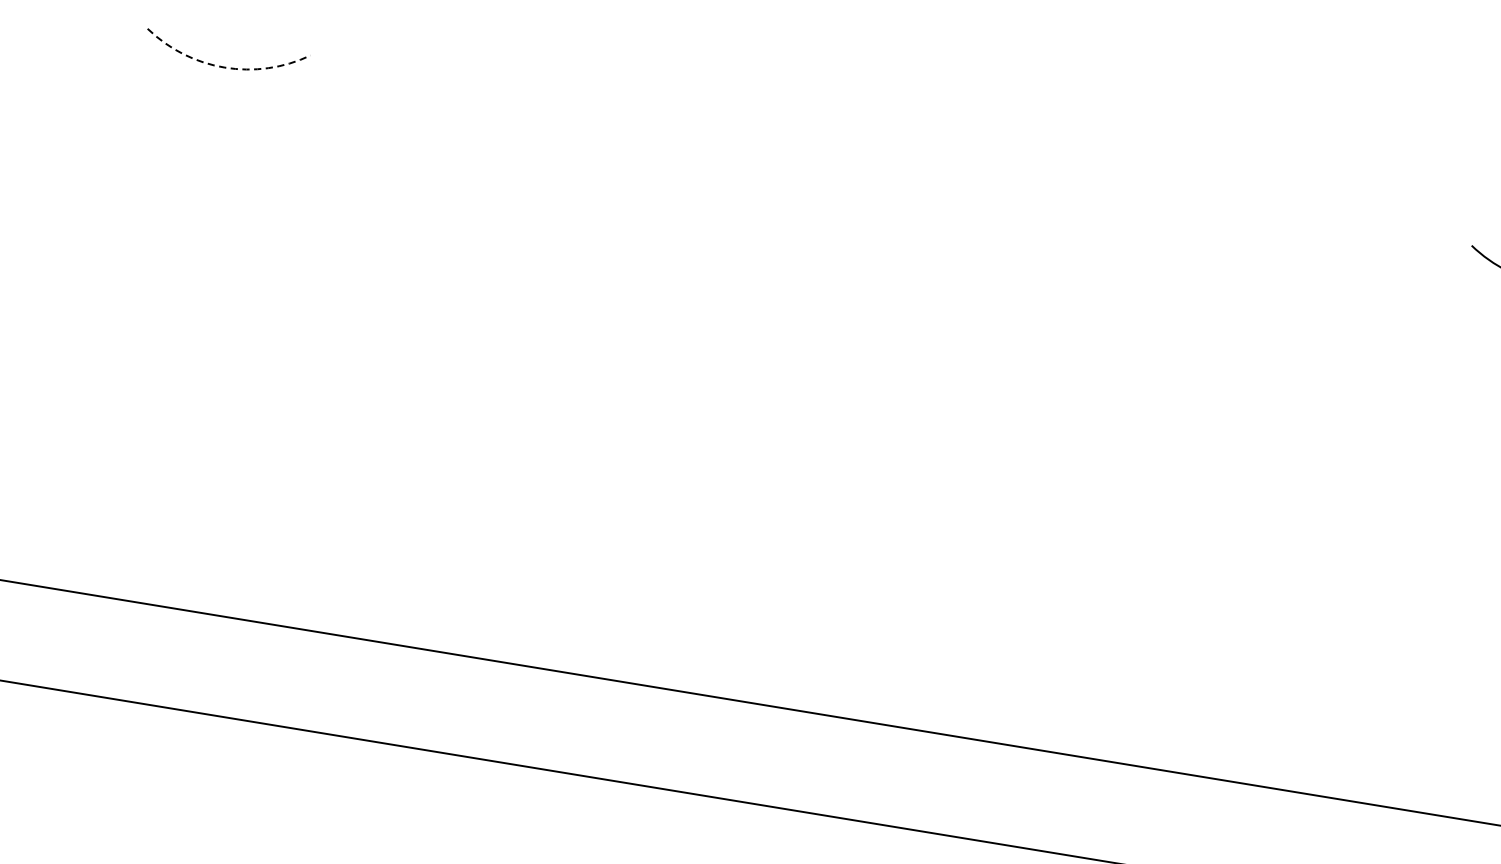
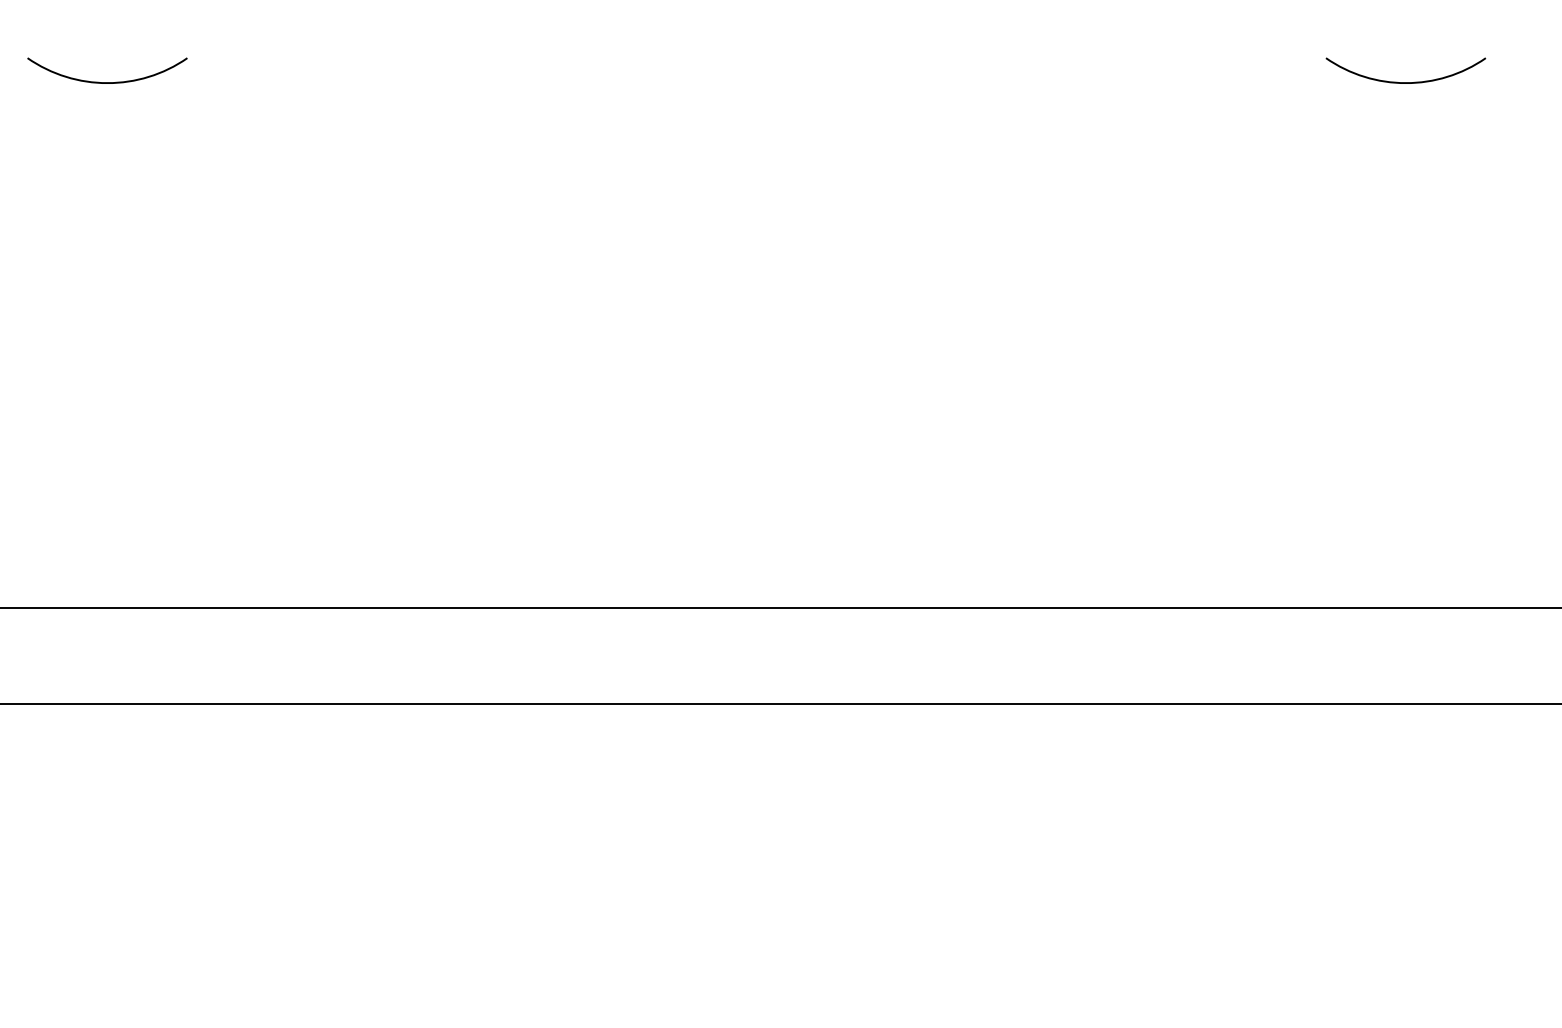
arc: (224, 68) -> (107, 83), dashed -> solid

